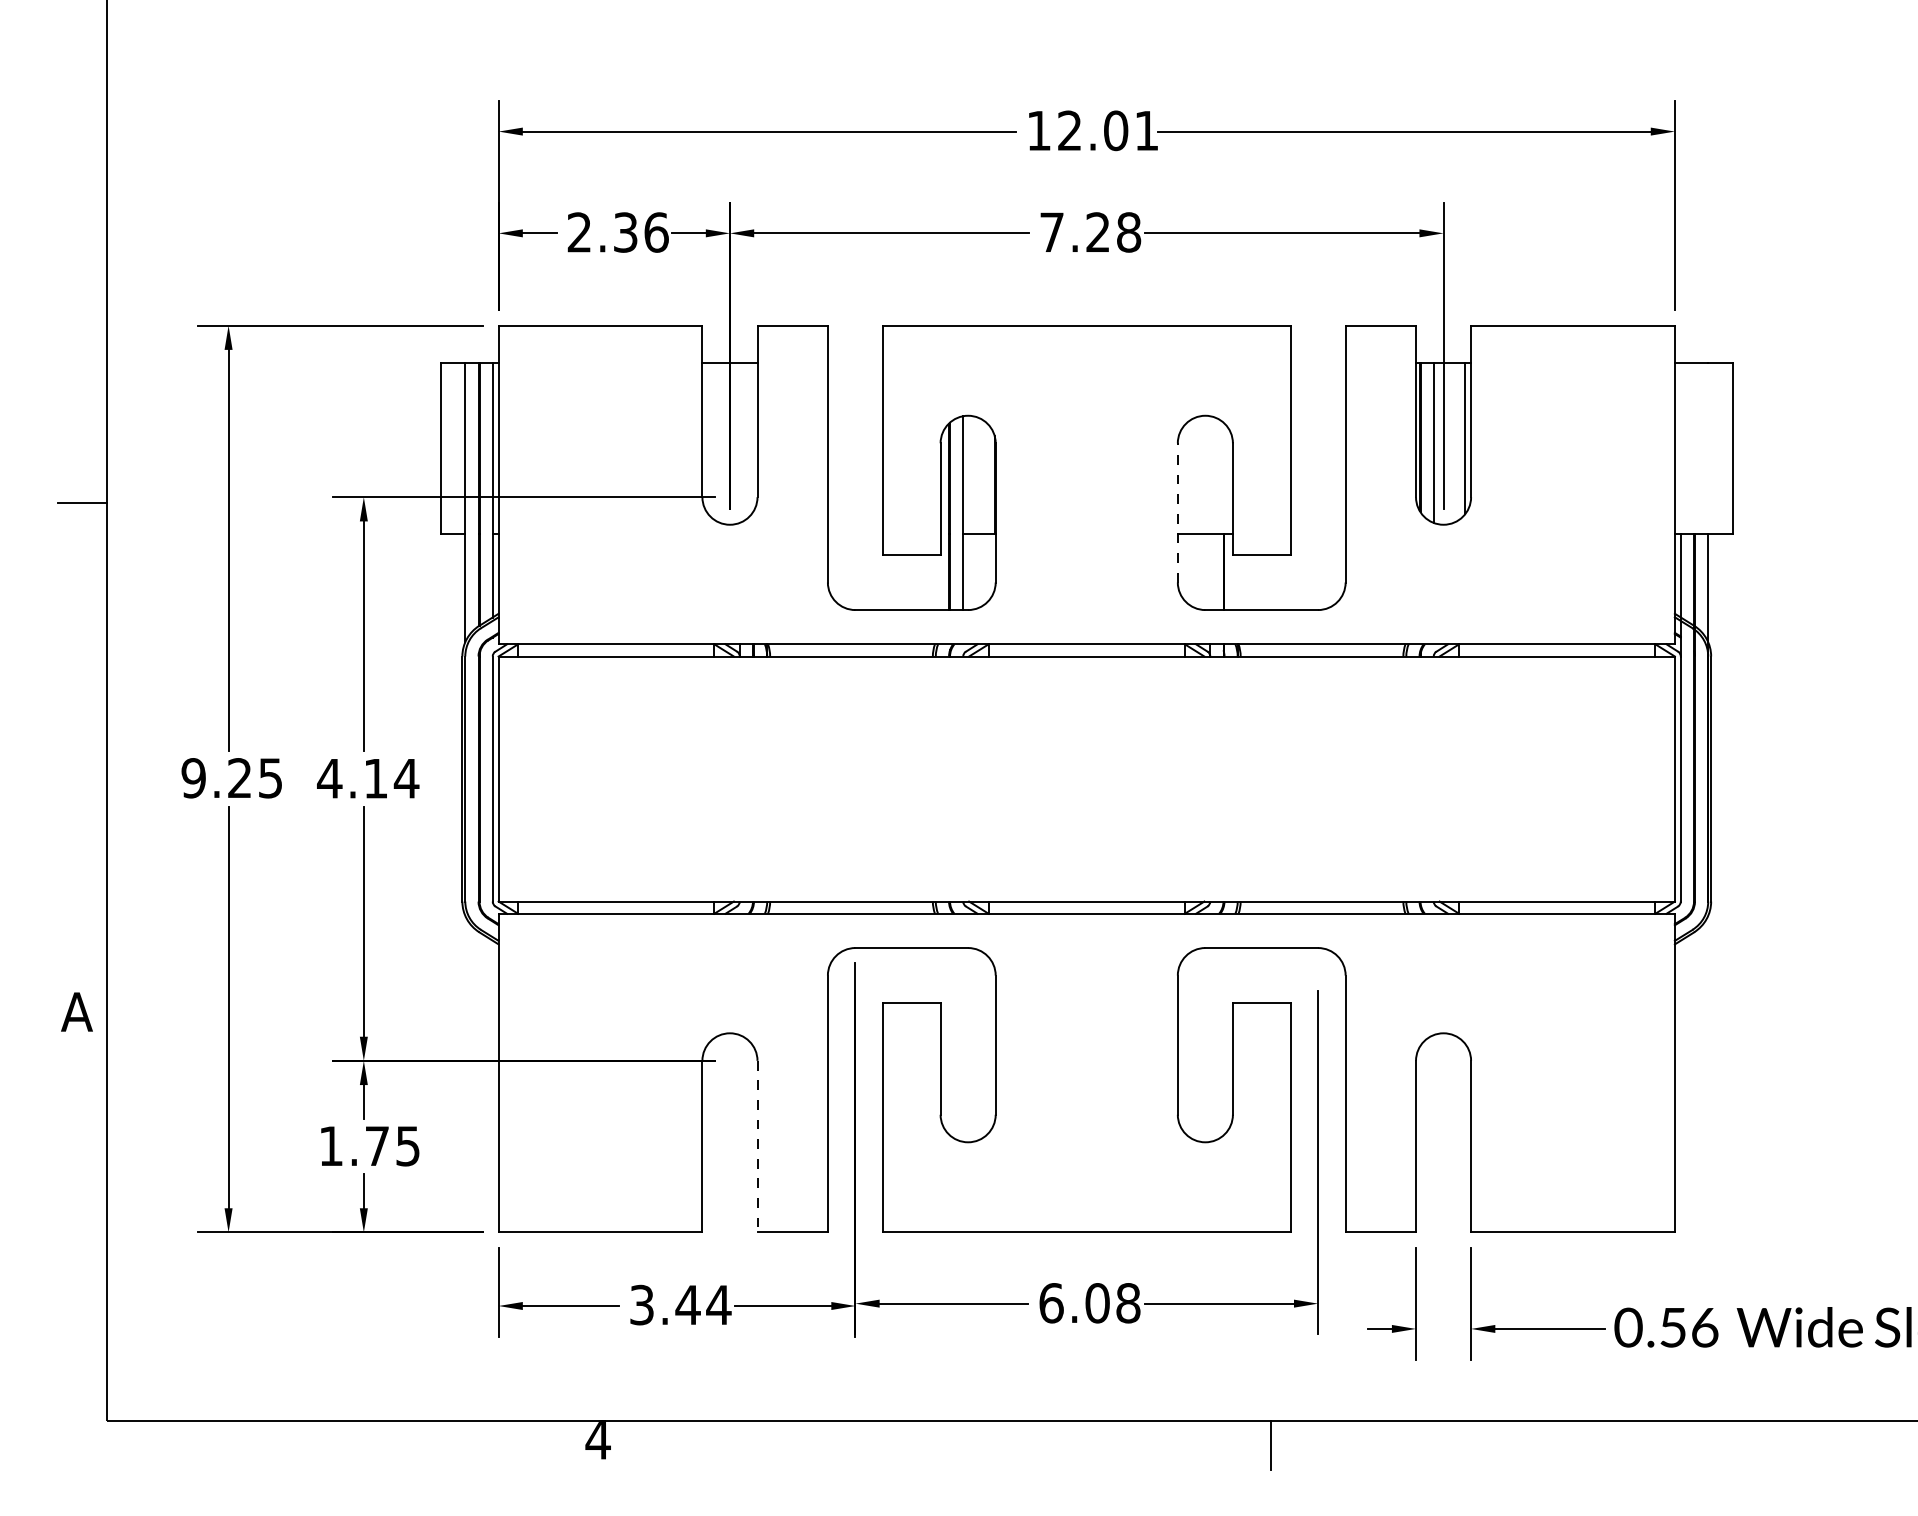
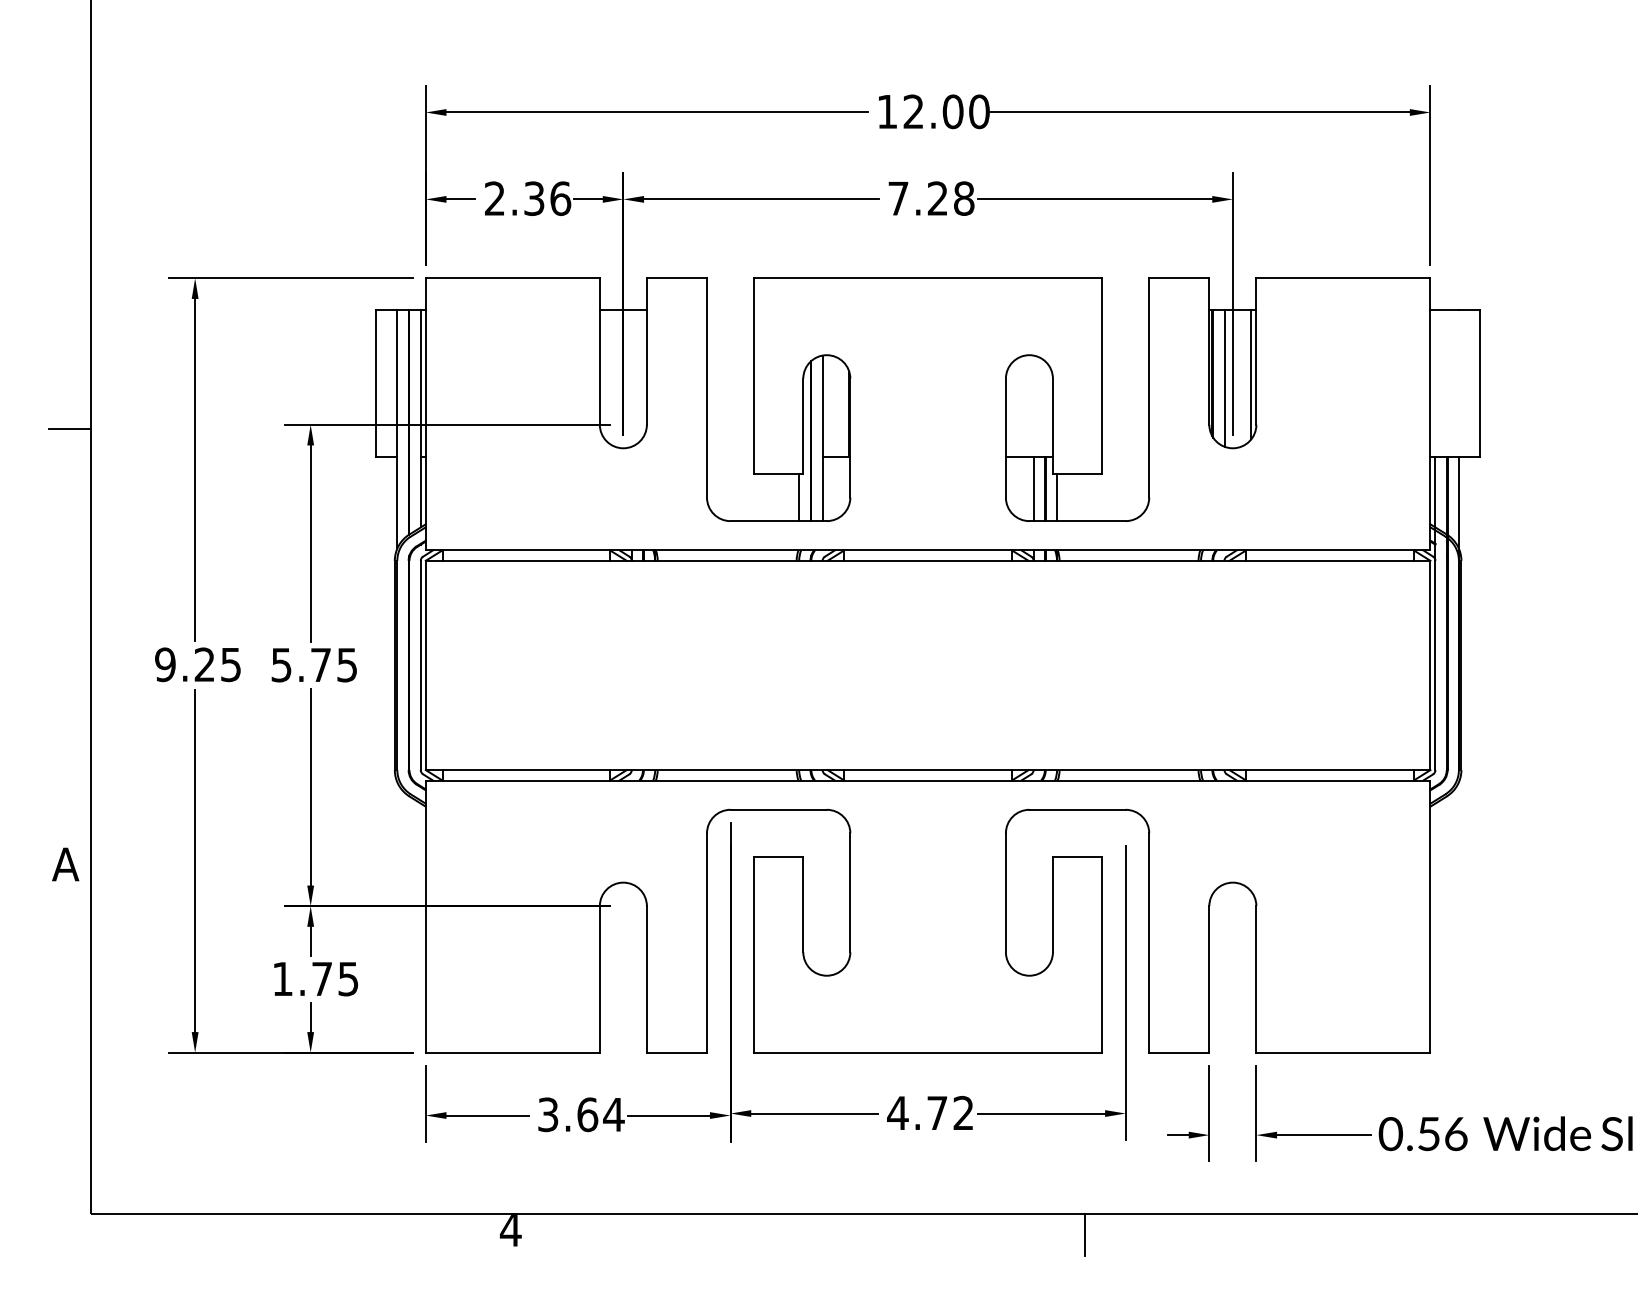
text: (1146, 130) -> (979, 111), 12.01 -> 12.00
line: (1177, 512) -> (1005, 437), dashed -> solid
line: (1210, 572) -> (1033, 489), added
line: (935, 582) -> (798, 497), added
line: (1237, 582) -> (1056, 497), added
text: (368, 778) -> (314, 665), 4.14 -> 5.75
line: (757, 1146) -> (646, 979), dashed -> solid
text: (1089, 1303) -> (930, 1113), 6.08 -> 4.72
text: (687, 1304) -> (587, 1114), 3.44 -> 3.64

